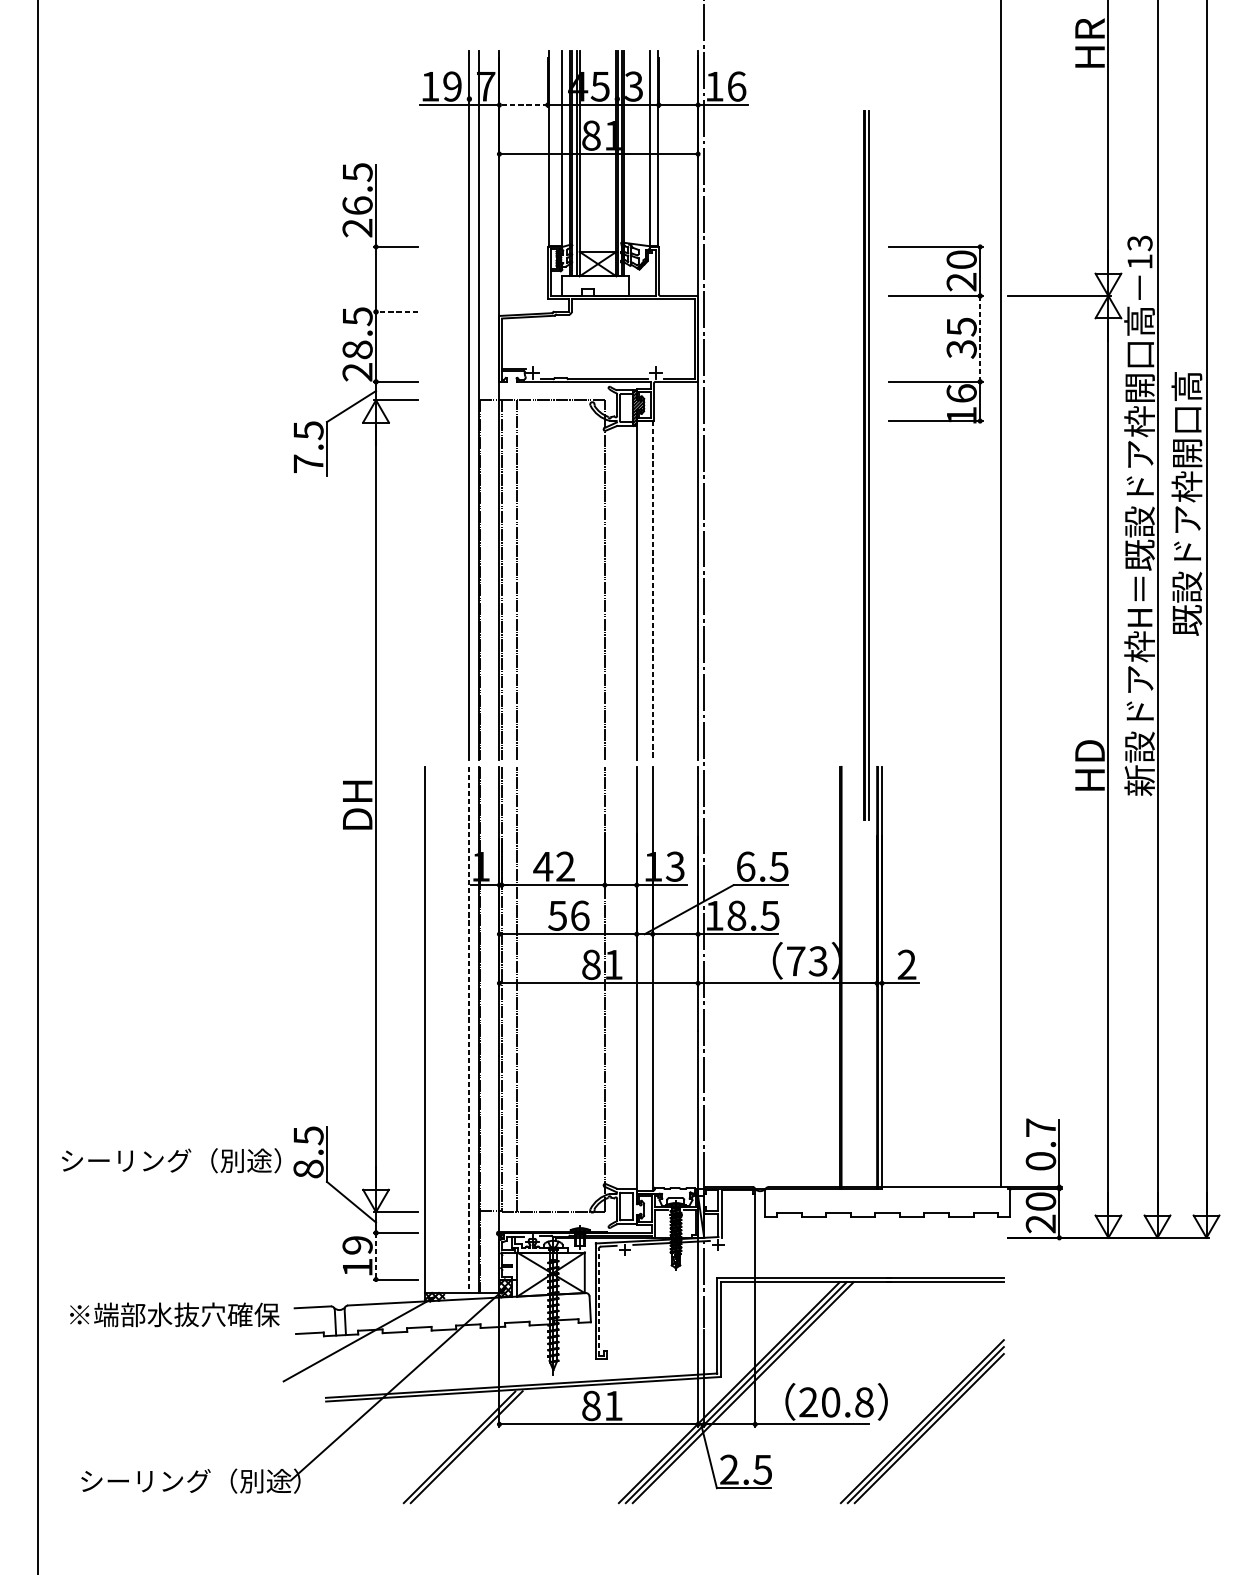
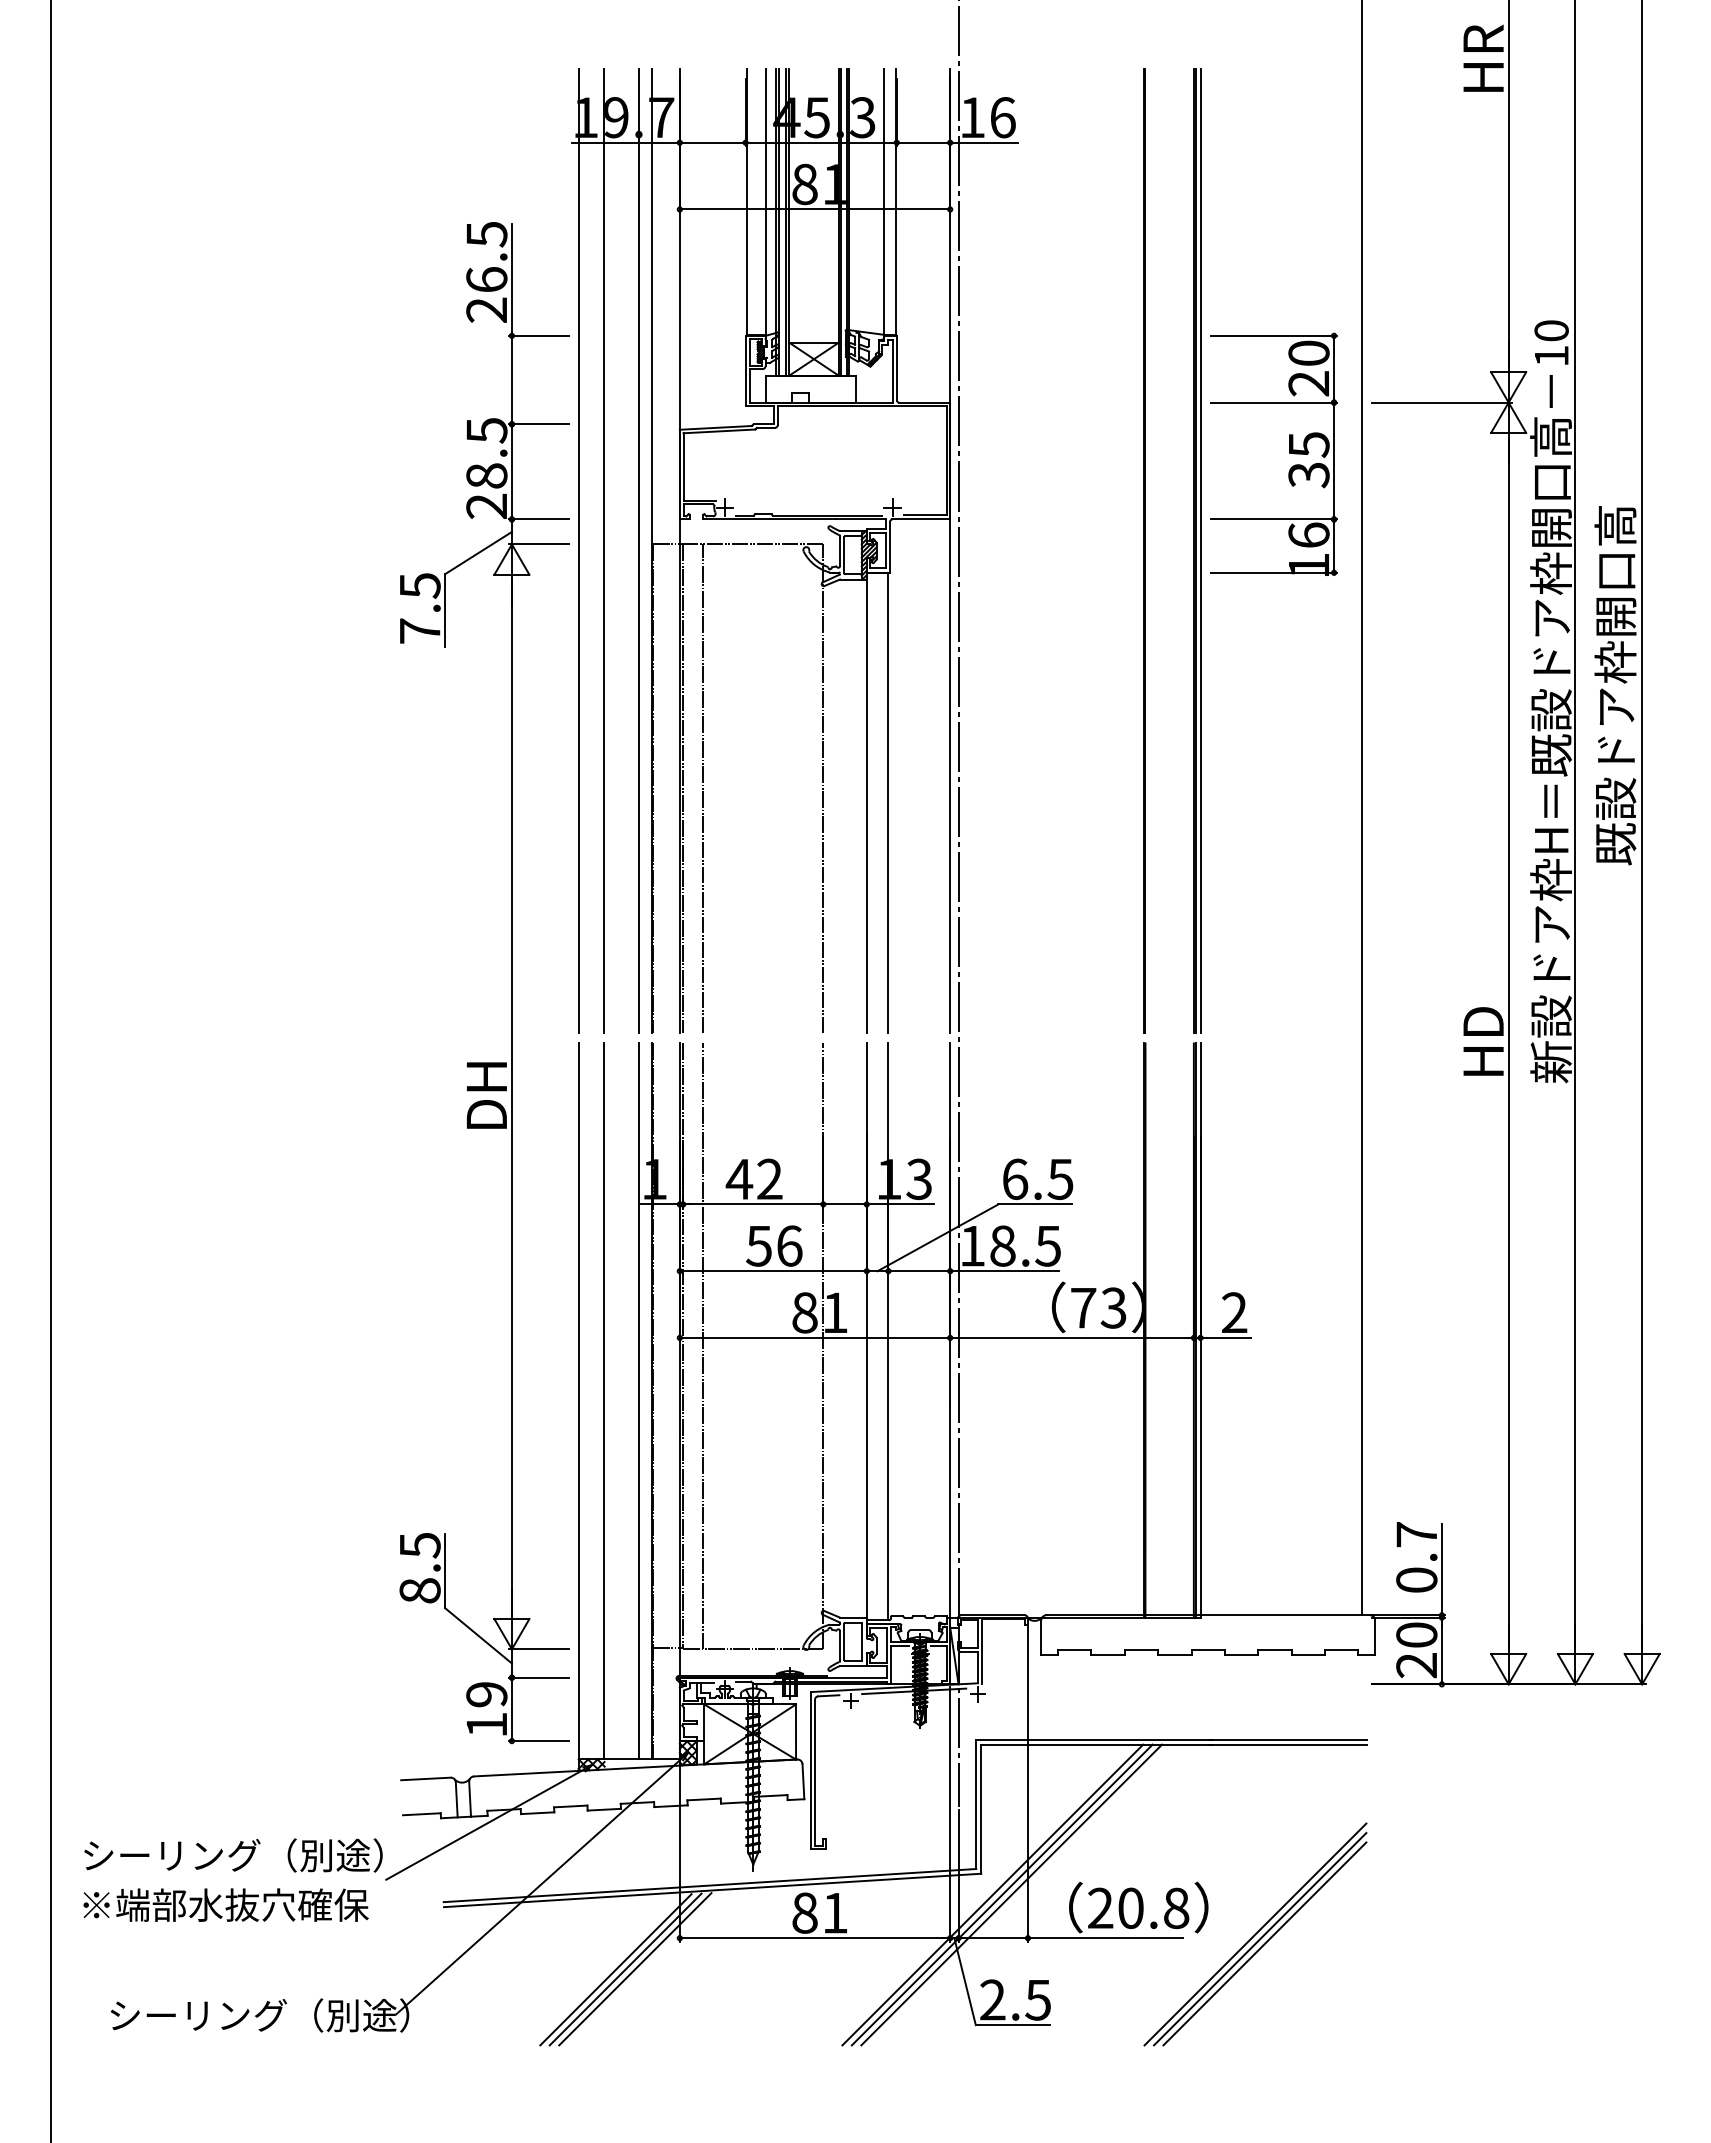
line: (523, 104) -> (712, 142), dashed -> solid
text: (1139, 243) -> (1551, 330), 13 -> 10
line: (395, 312) -> (538, 424), dashed -> solid
line: (980, 339) -> (1334, 461), dashed -> solid
line: (840, 404) -> (1144, 550), added
line: (424, 405) -> (578, 551), added
line: (443, 405) -> (603, 551), added
part: (866, 464) -> (1197, 550), moved
line: (652, 590) -> (888, 803), dashed -> solid
line: (443, 1029) -> (603, 1401), added
line: (469, 1029) -> (638, 1401), dashed -> solid
text: (171, 1160) -> (233, 1855), moved
line: (375, 1256) -> (511, 1709), dashed -> solid
line: (599, 1302) -> (815, 1772), dashed -> solid
text: (174, 1314) -> (225, 1904), moved
line: (452, 1447) -> (615, 1969), added

